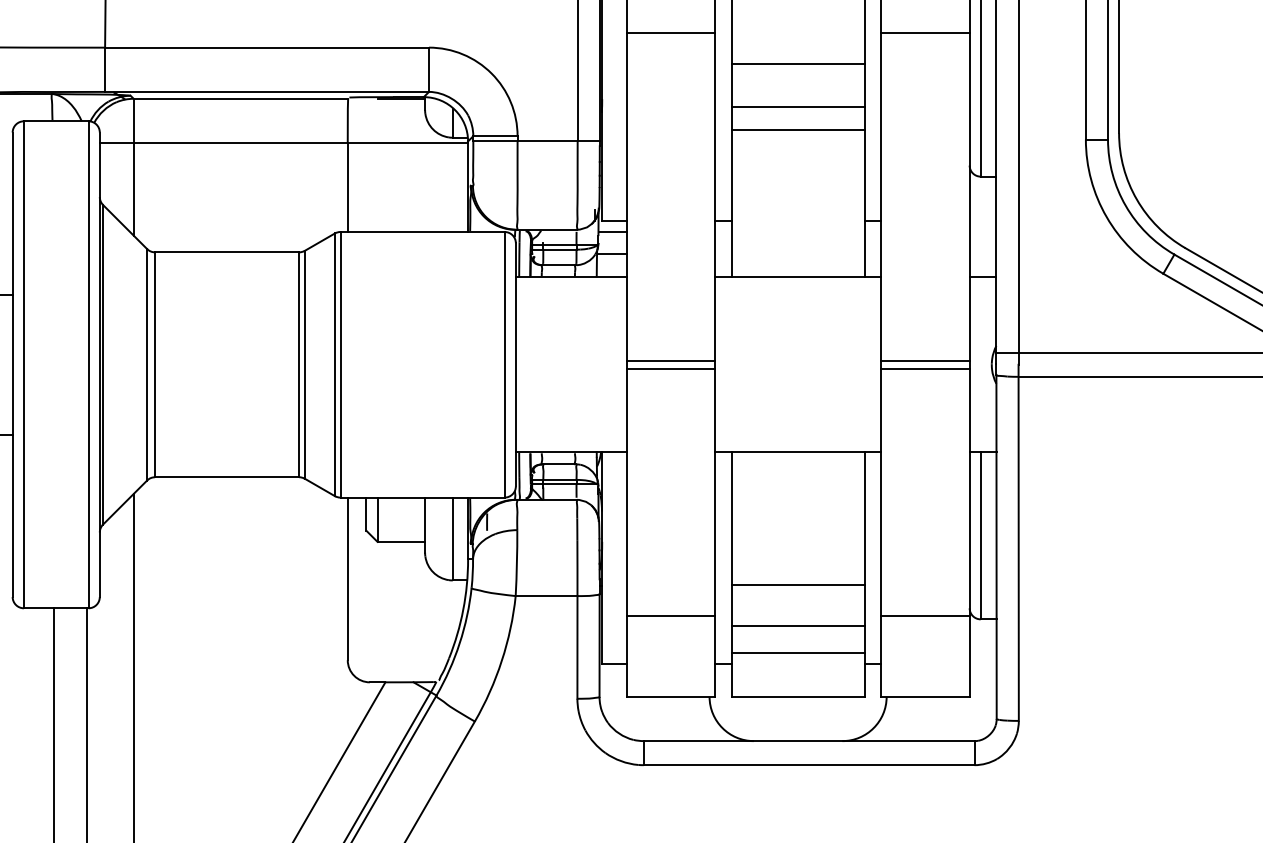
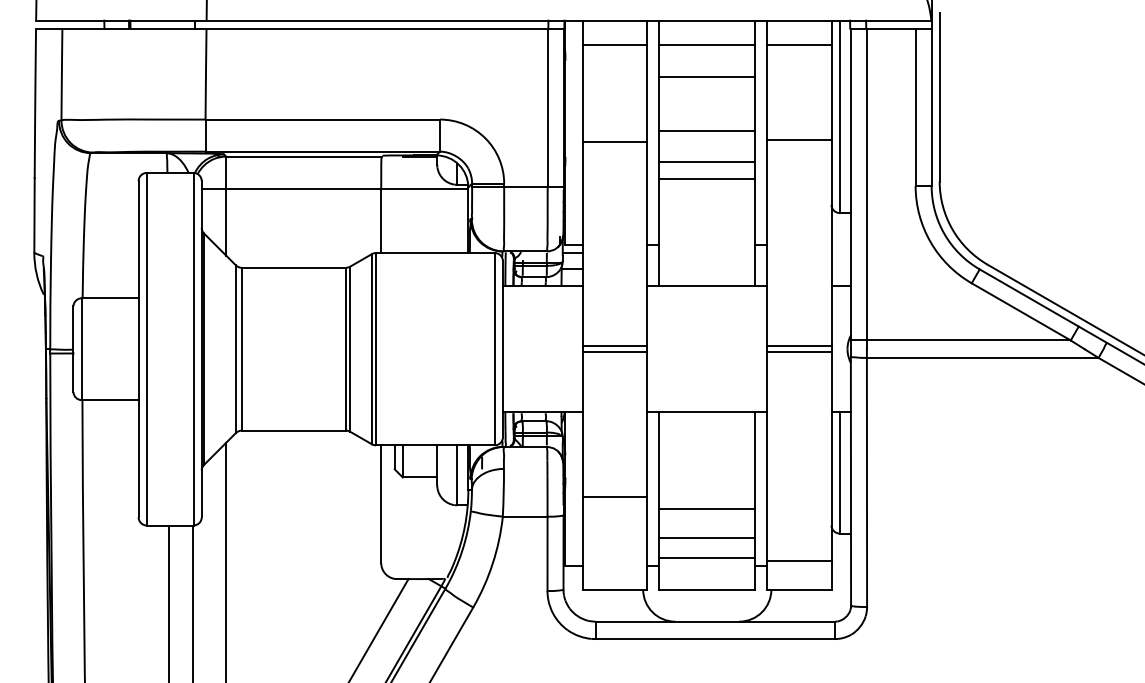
line: (671, 32) -> (615, 141), moved
line: (925, 32) -> (799, 139), moved
line: (671, 616) -> (615, 497), moved
line: (925, 616) -> (799, 561), moved

